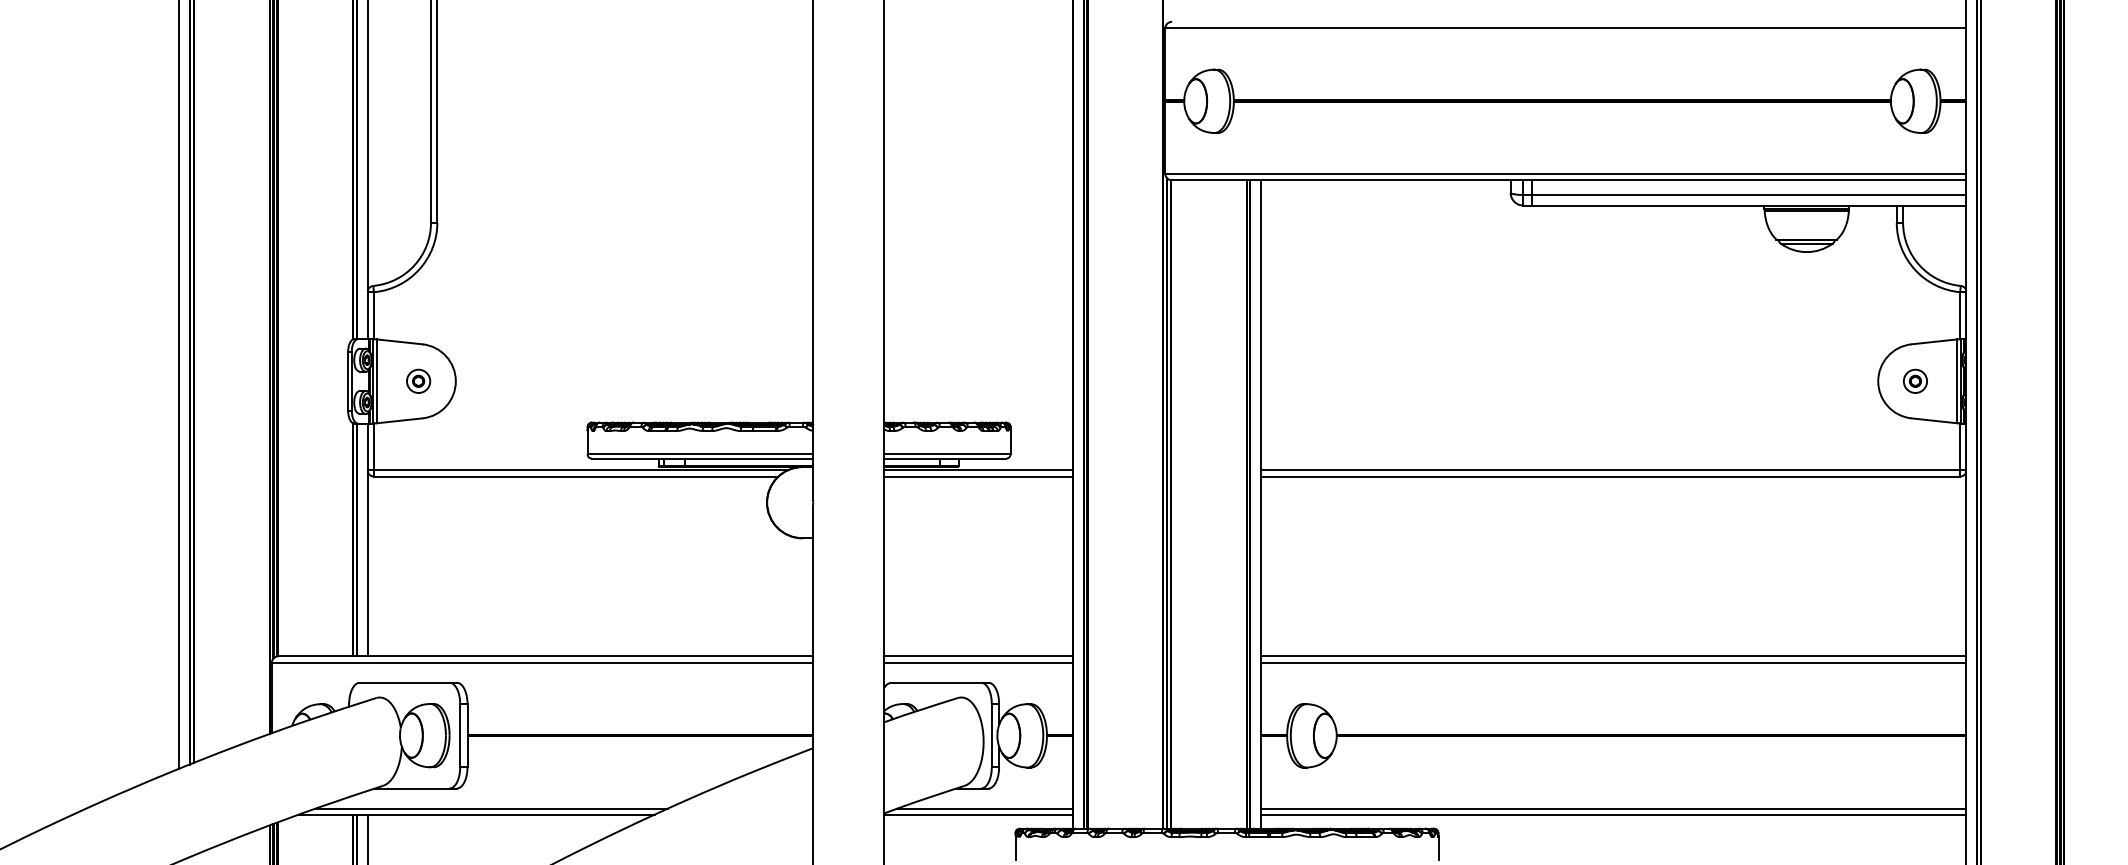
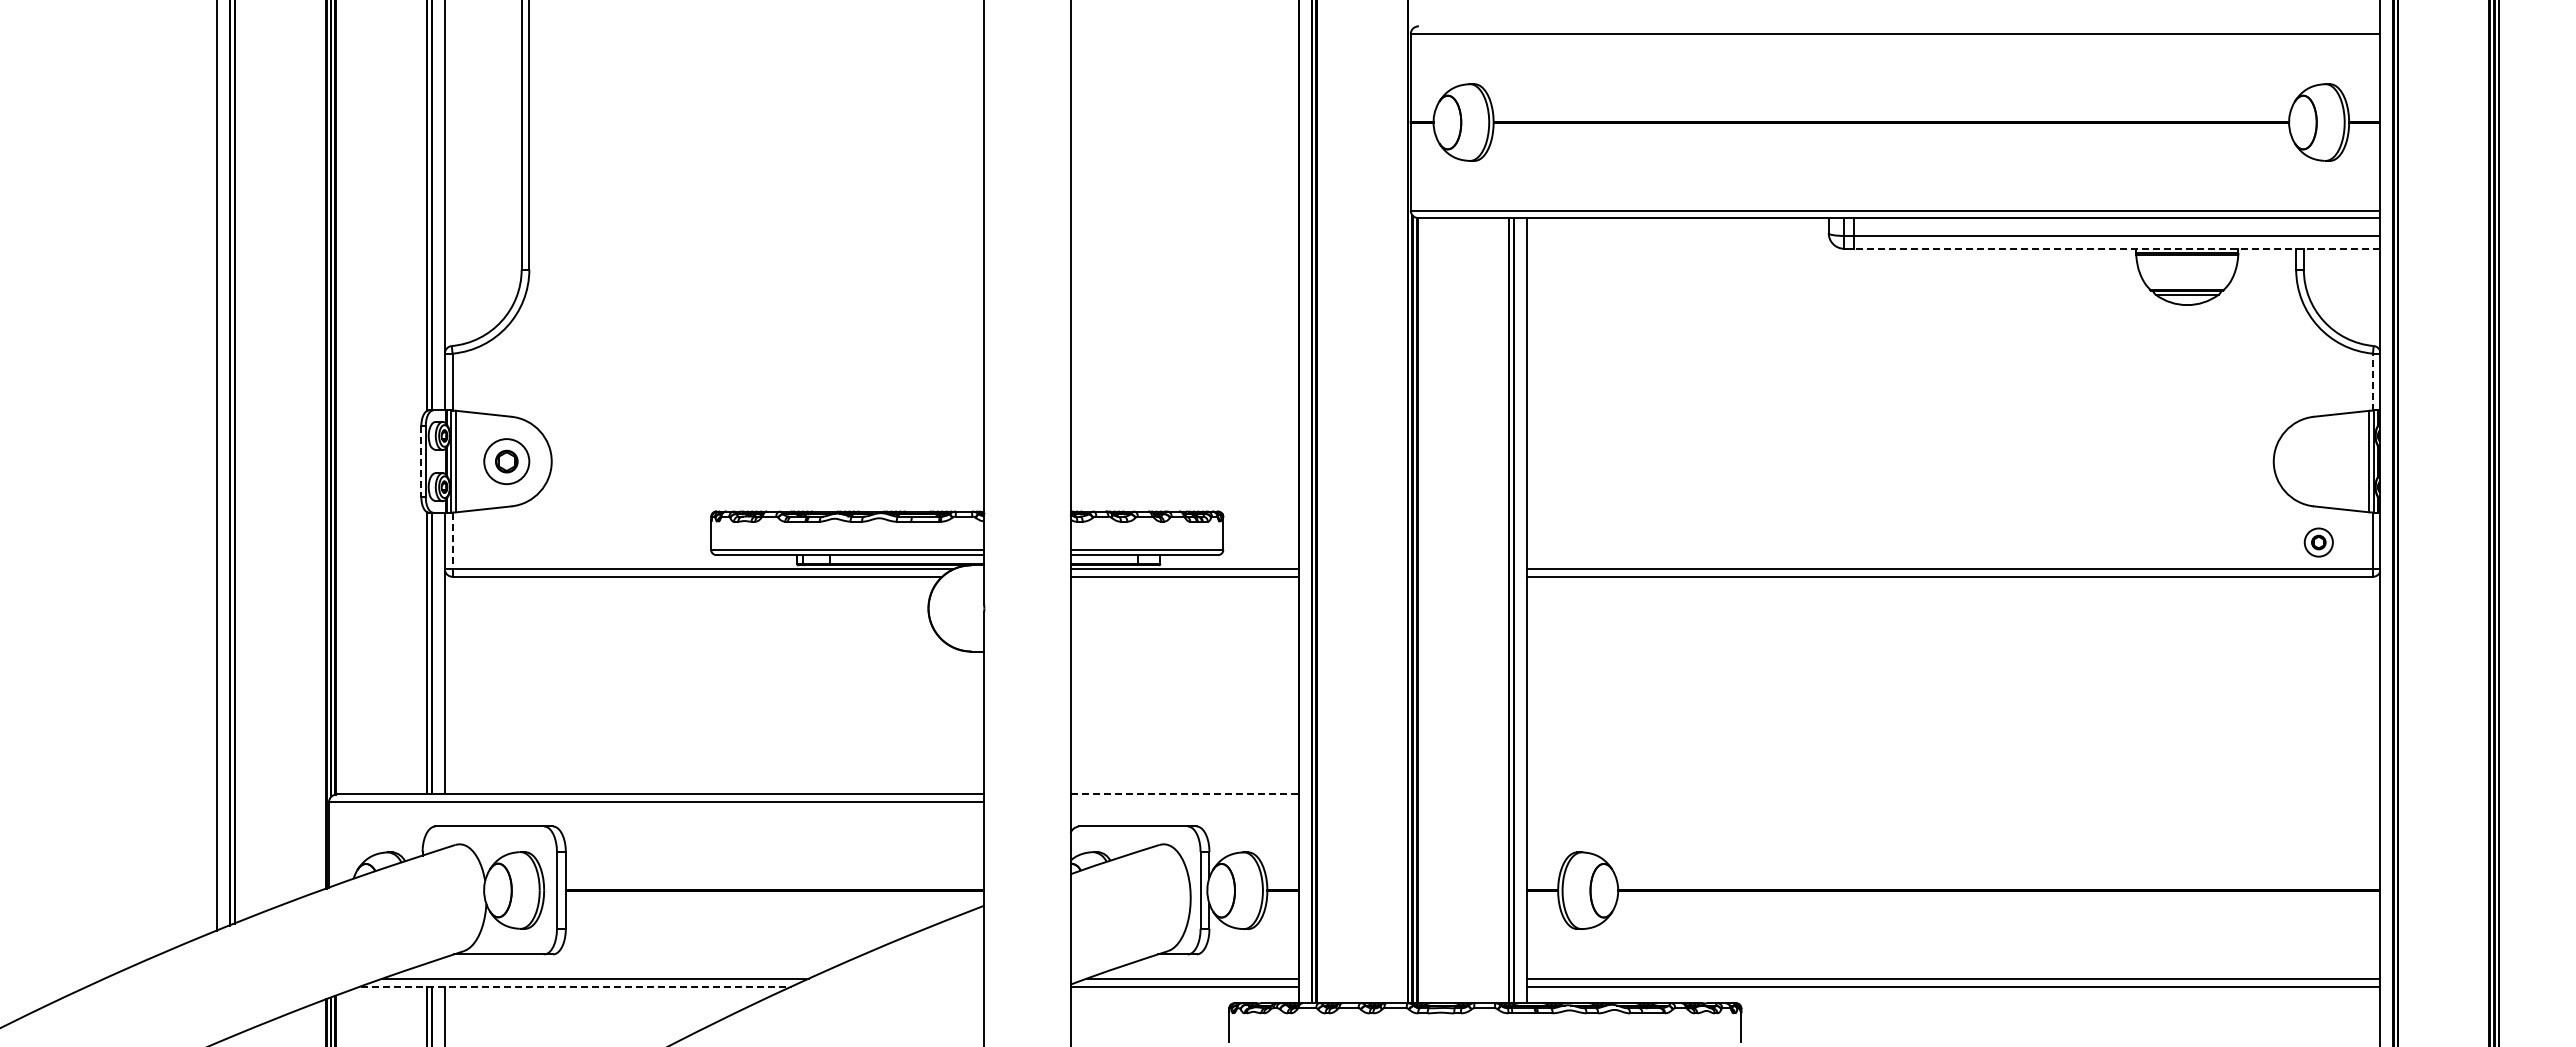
line: (1749, 205) -> (2117, 248), solid -> dashed
line: (1959, 315) -> (2372, 381), solid -> dashed
line: (348, 381) -> (421, 461), solid -> dashed
part: (418, 381) -> (506, 461), size x1.6
part: (1915, 381) -> (2318, 542), moved
line: (373, 447) -> (452, 541), solid -> dashed
line: (979, 656) -> (1185, 794), solid -> dashed
line: (1613, 656) -> (1953, 794), removed
line: (978, 662) -> (1184, 802), removed
line: (1613, 662) -> (1953, 802), removed
line: (477, 814) -> (577, 986), solid -> dashed

